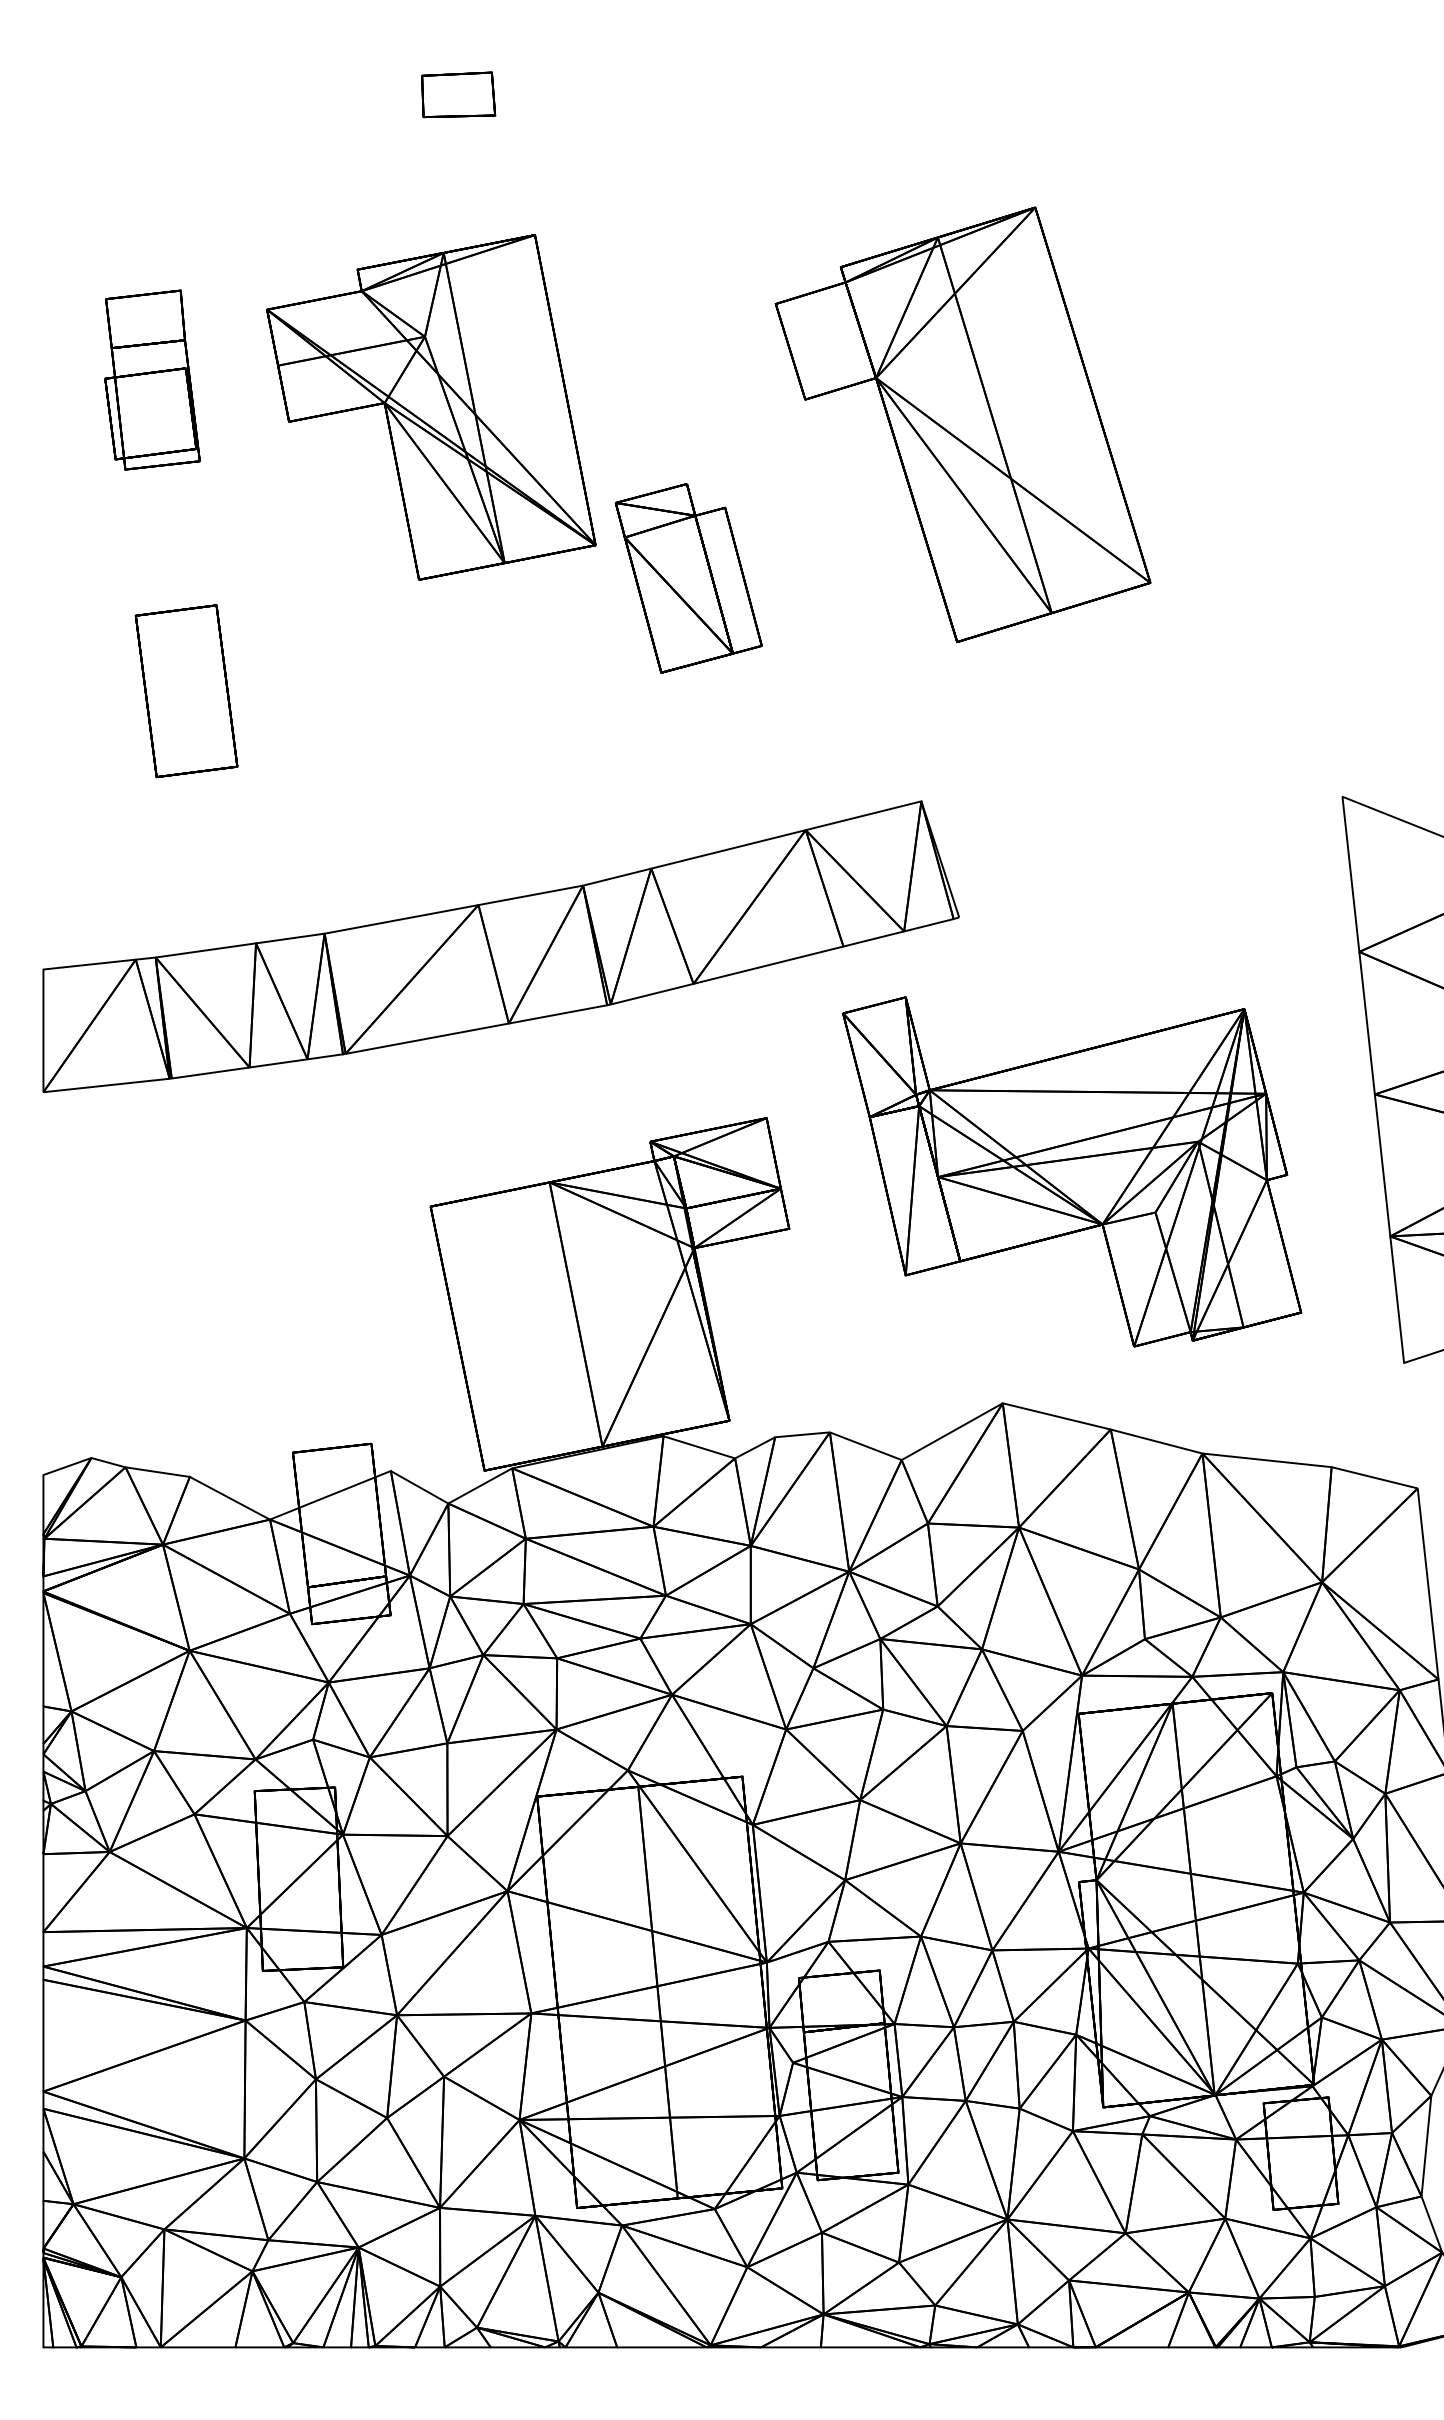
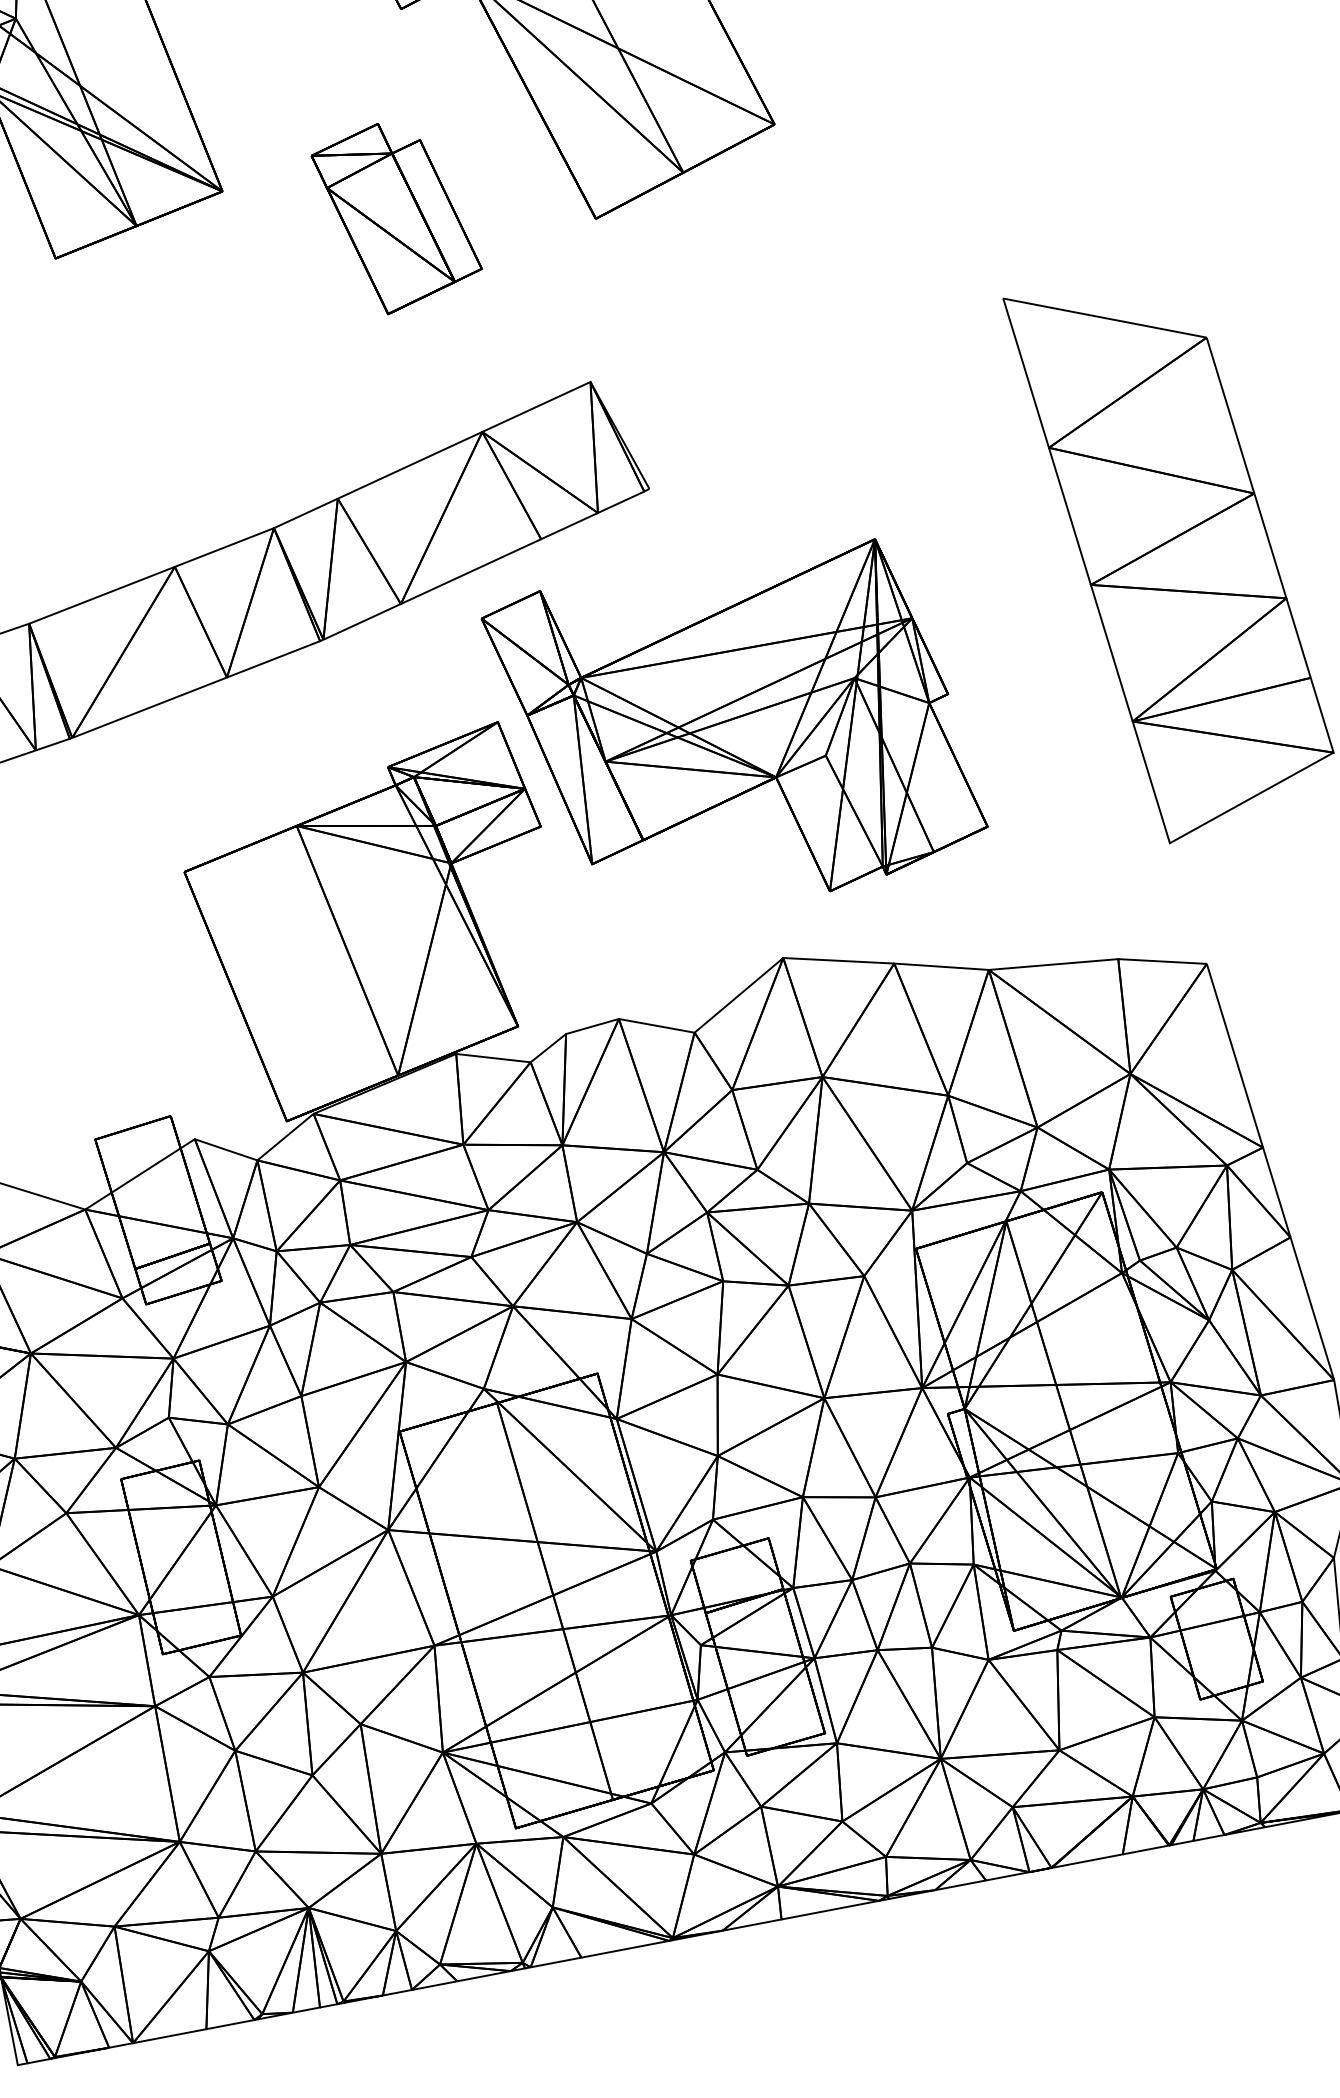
part: (688, 578) -> (397, 216), moved
part: (1072, 1171) -> (736, 730), moved

